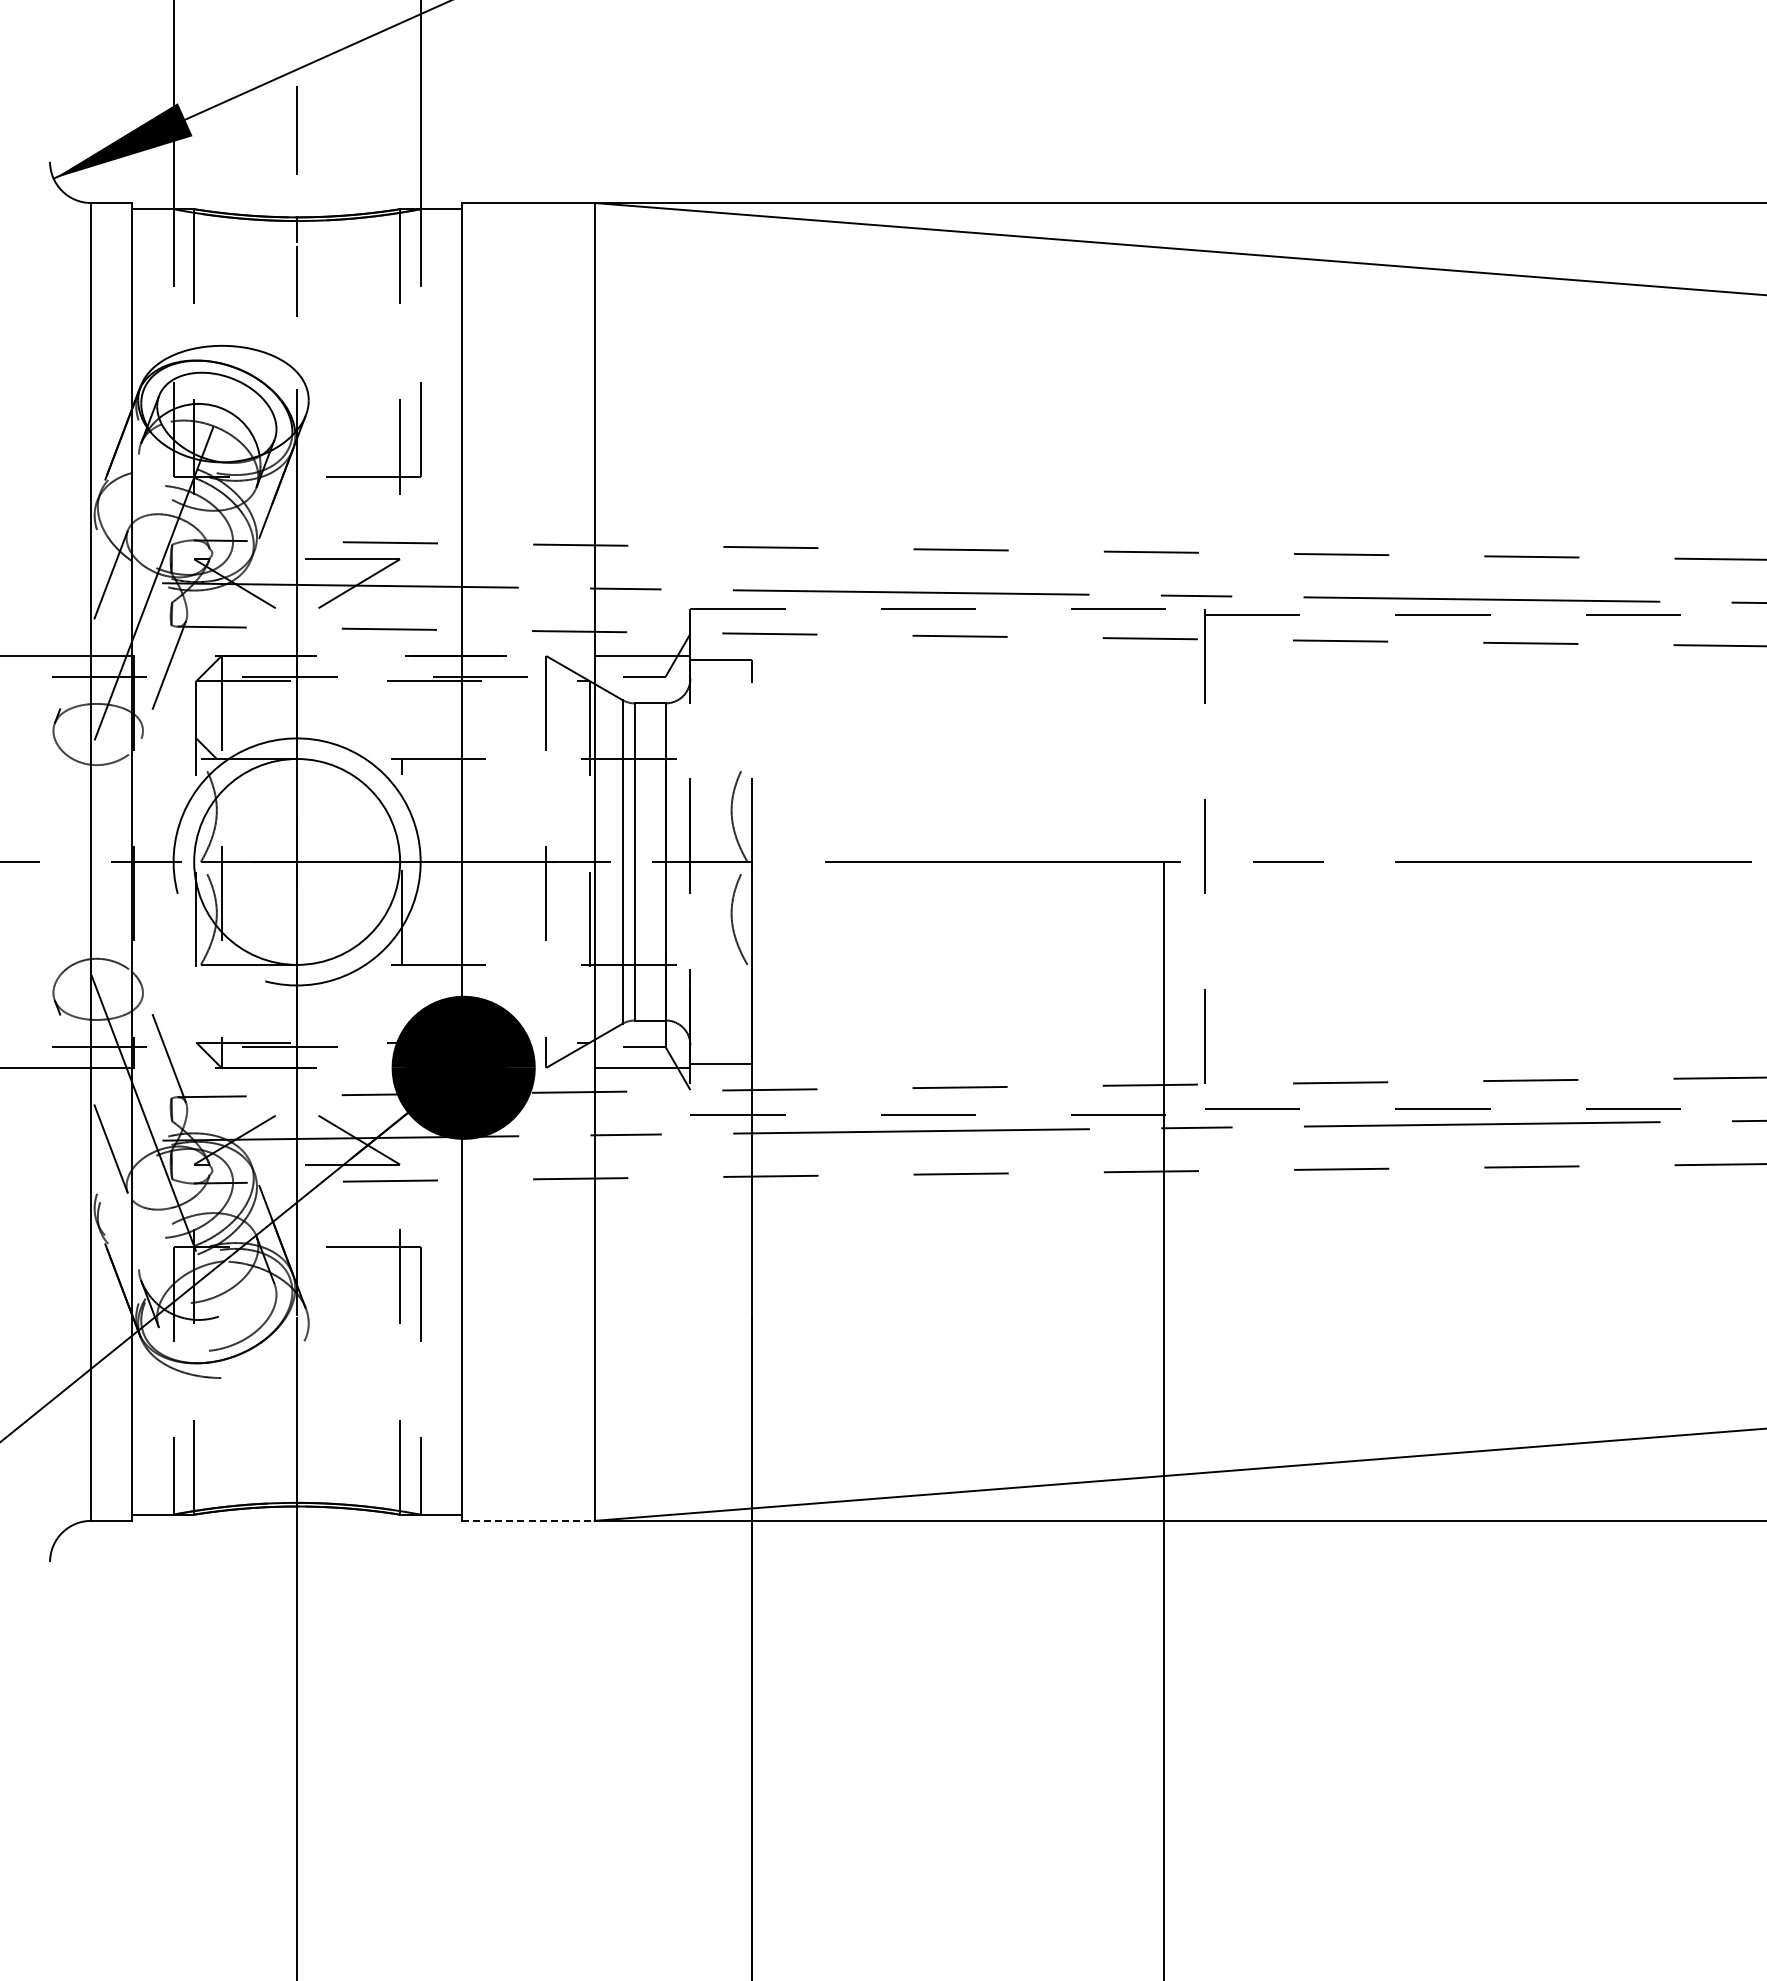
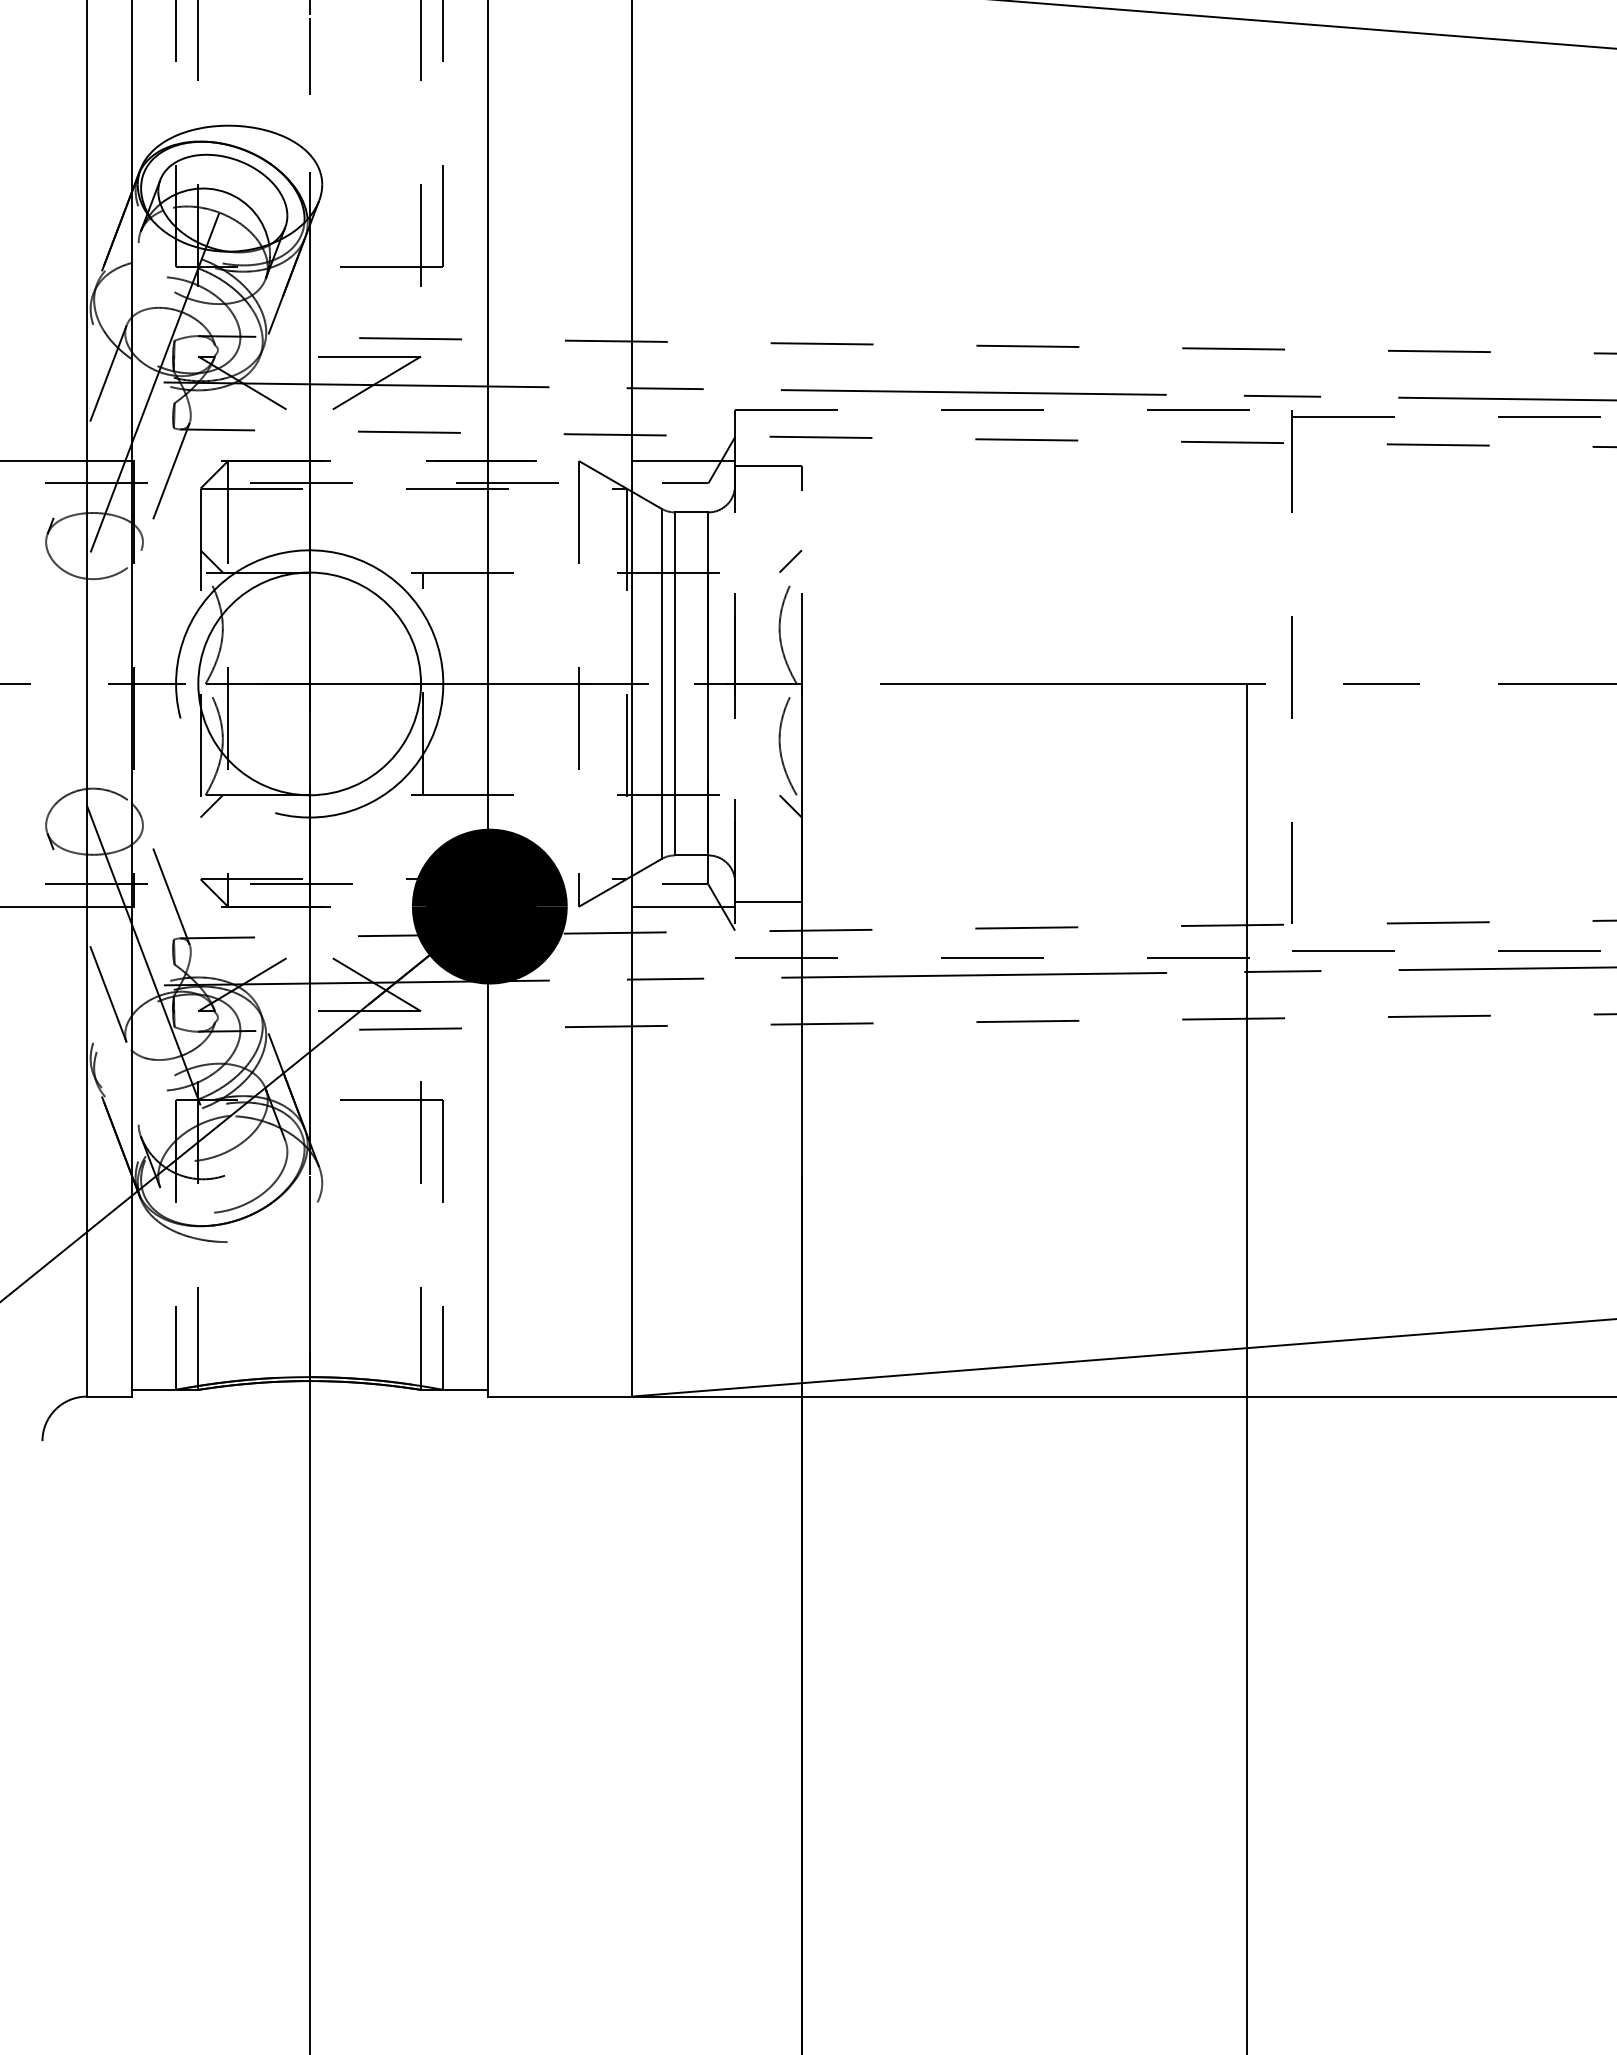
line: (741, 748) -> (790, 561), added
line: (206, 974) -> (211, 805), added
line: (741, 974) -> (790, 805), added
line: (528, 1520) -> (559, 1396), dashed -> solid

